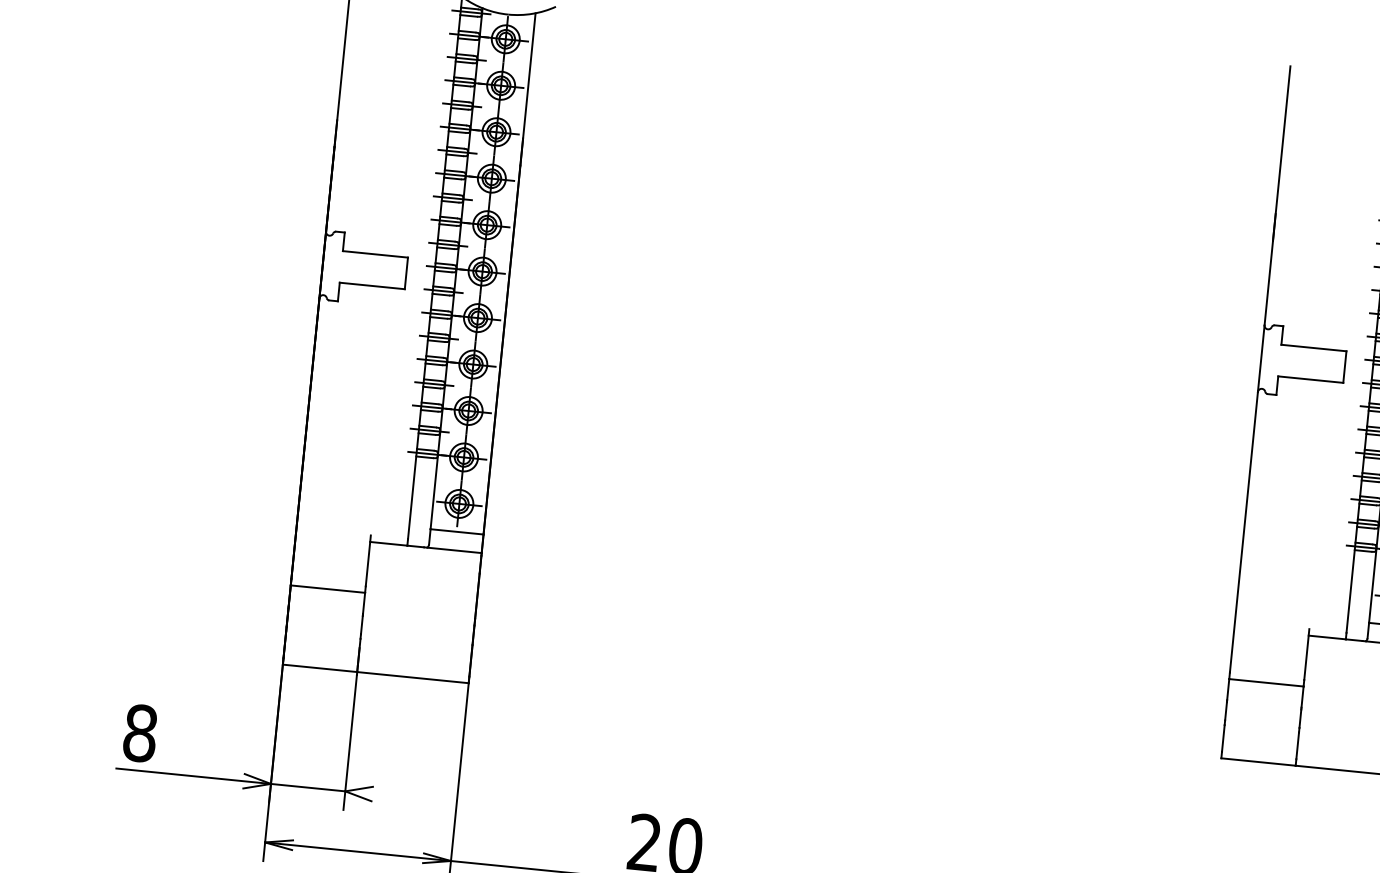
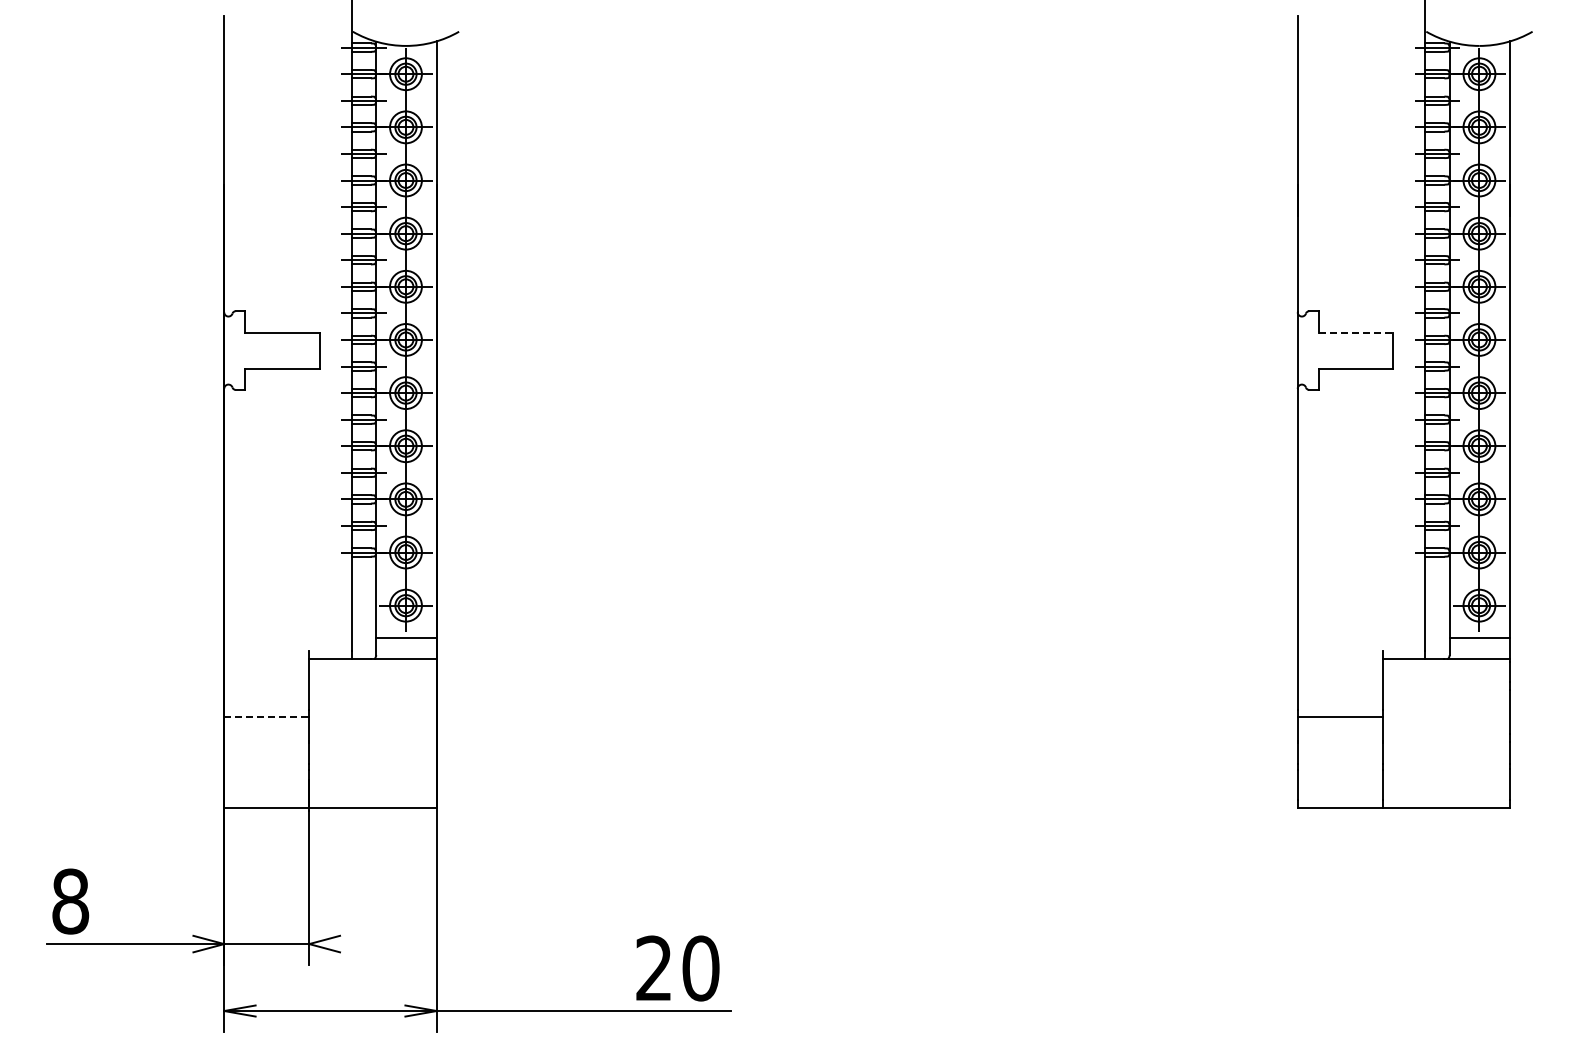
line: (1314, 348) -> (1356, 332), solid -> dashed
line: (327, 589) -> (266, 717), solid -> dashed

